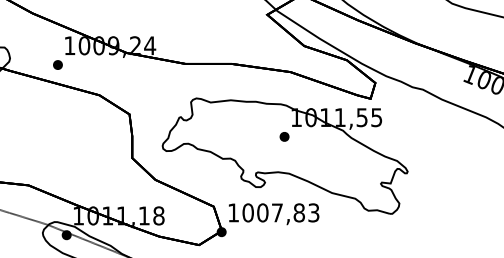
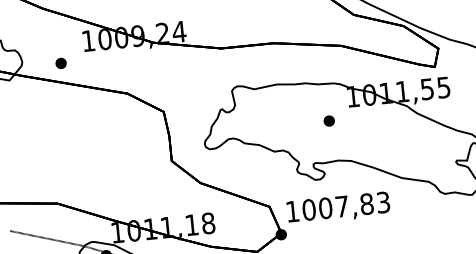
part: (57, 64) -> (60, 62), moved
part: (284, 136) -> (329, 120), moved

